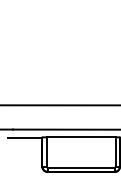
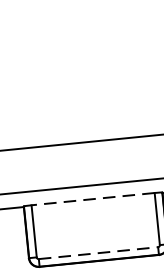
line: (81, 137) -> (93, 199), solid -> dashed
line: (81, 167) -> (99, 252), solid -> dashed

